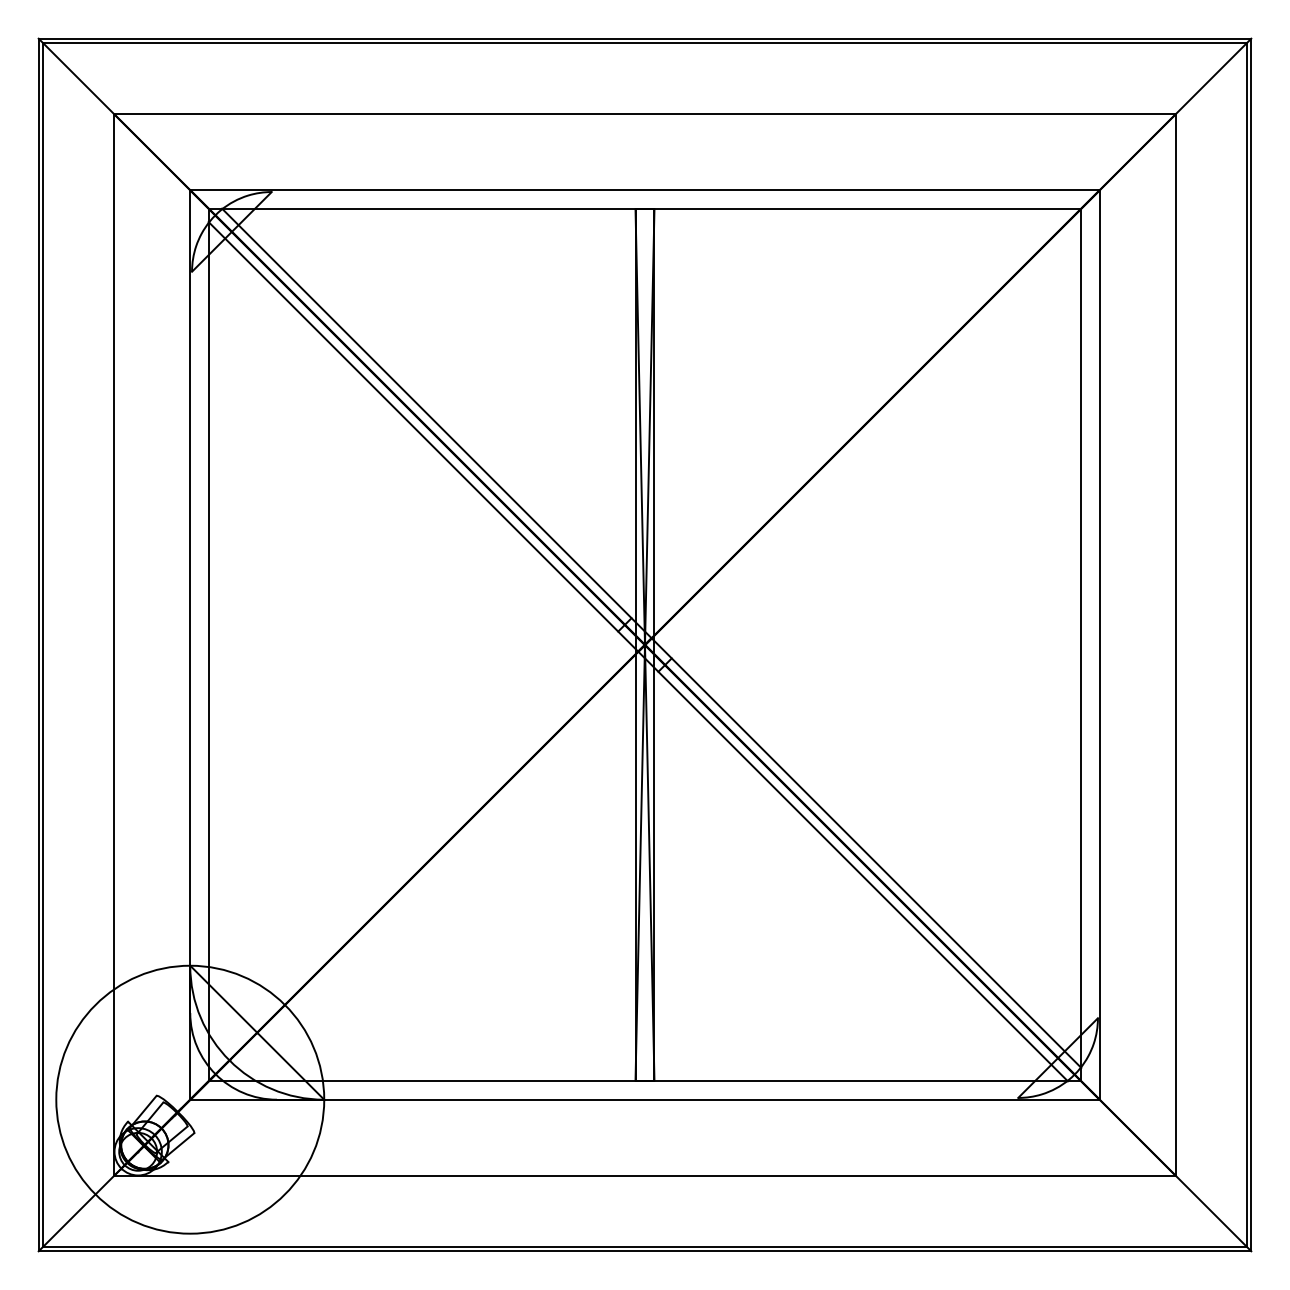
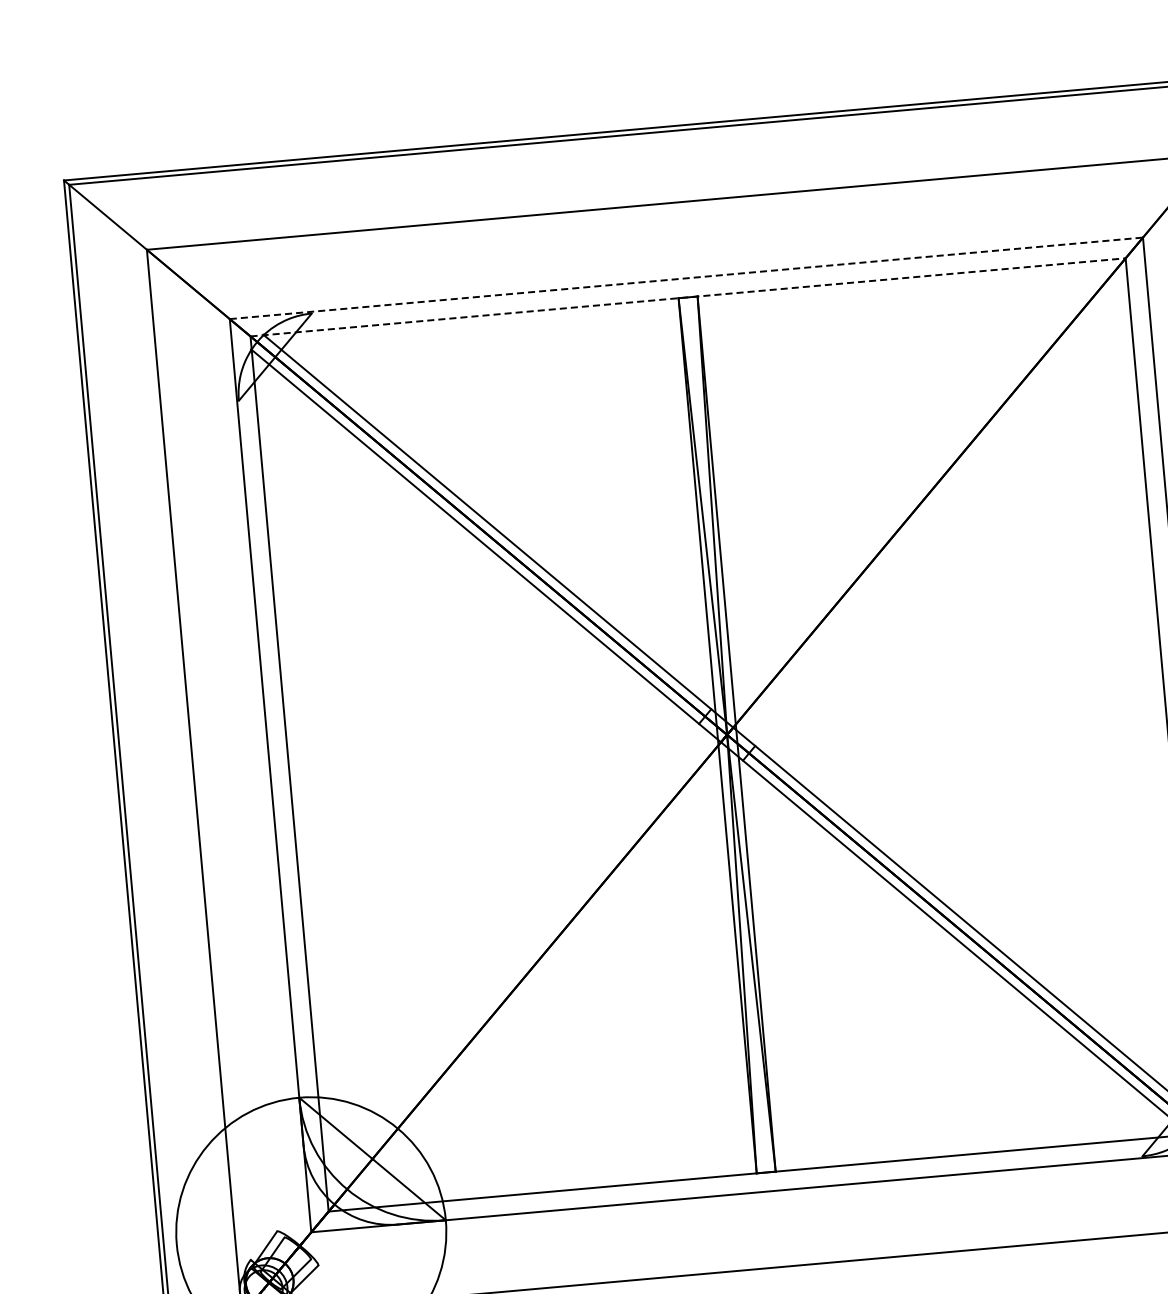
line: (645, 190) -> (686, 278), solid -> dashed
line: (645, 209) -> (688, 297), solid -> dashed

